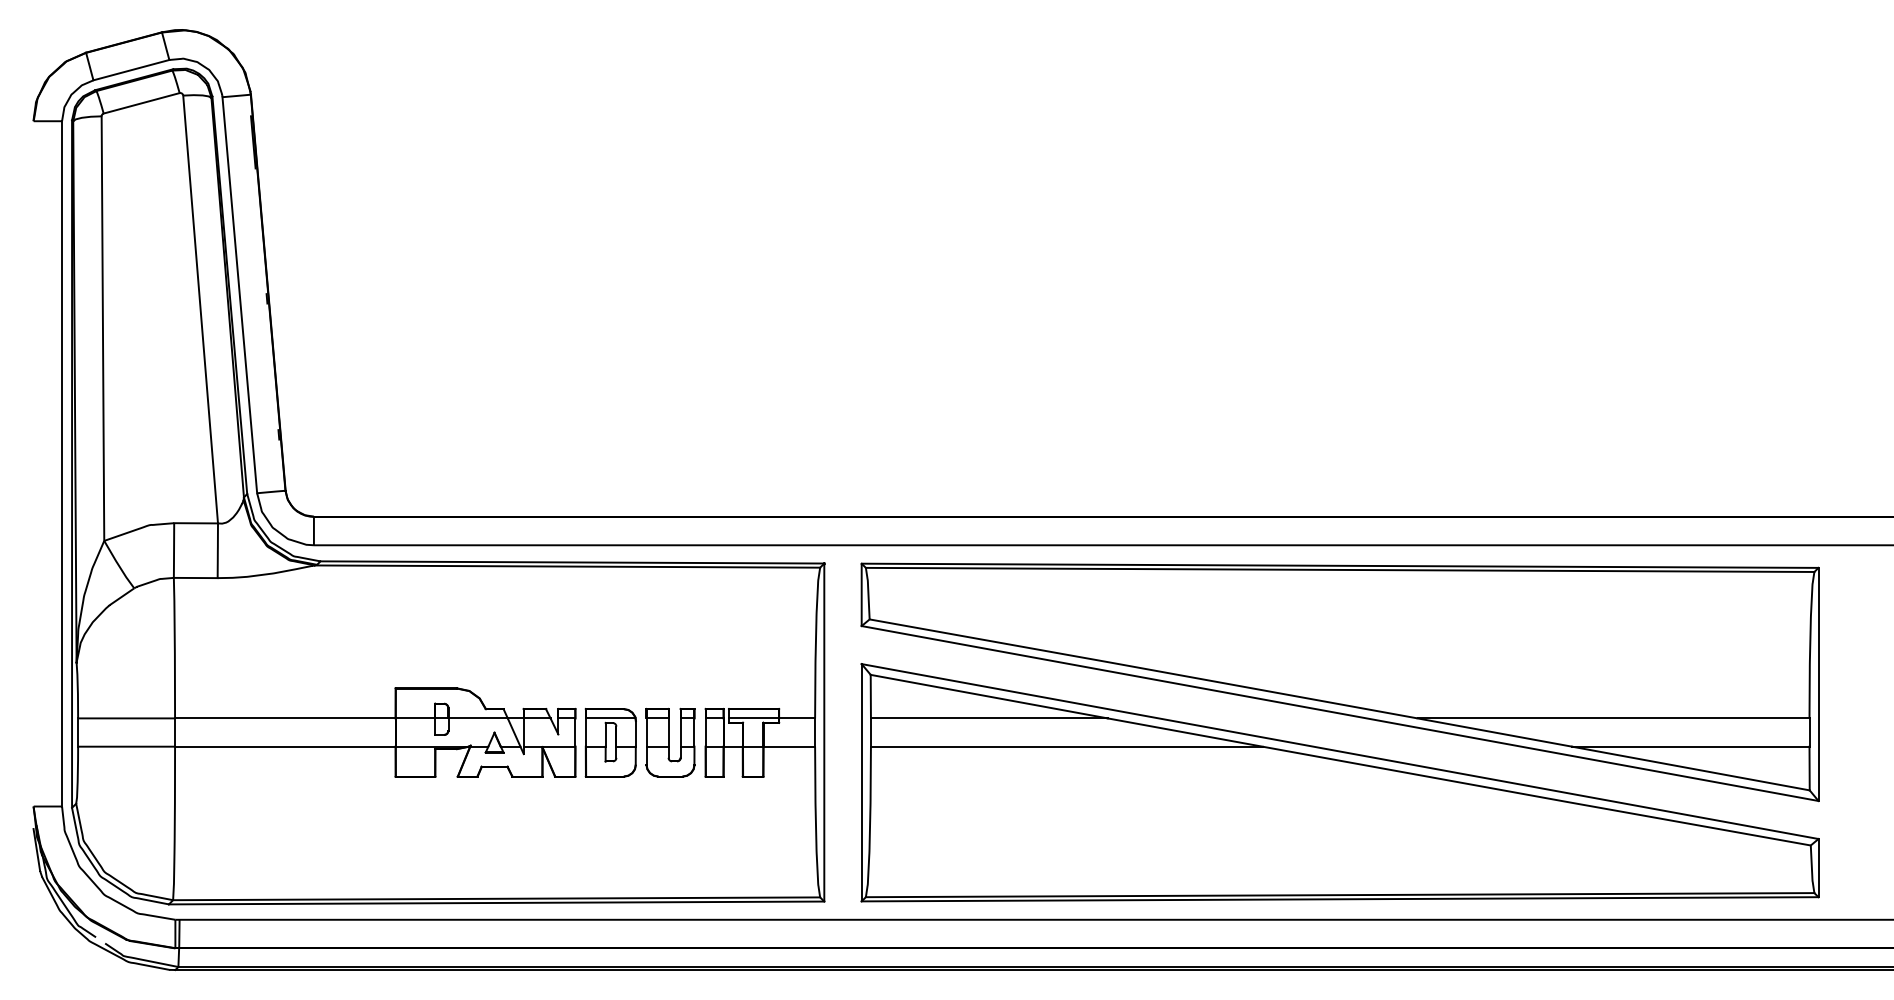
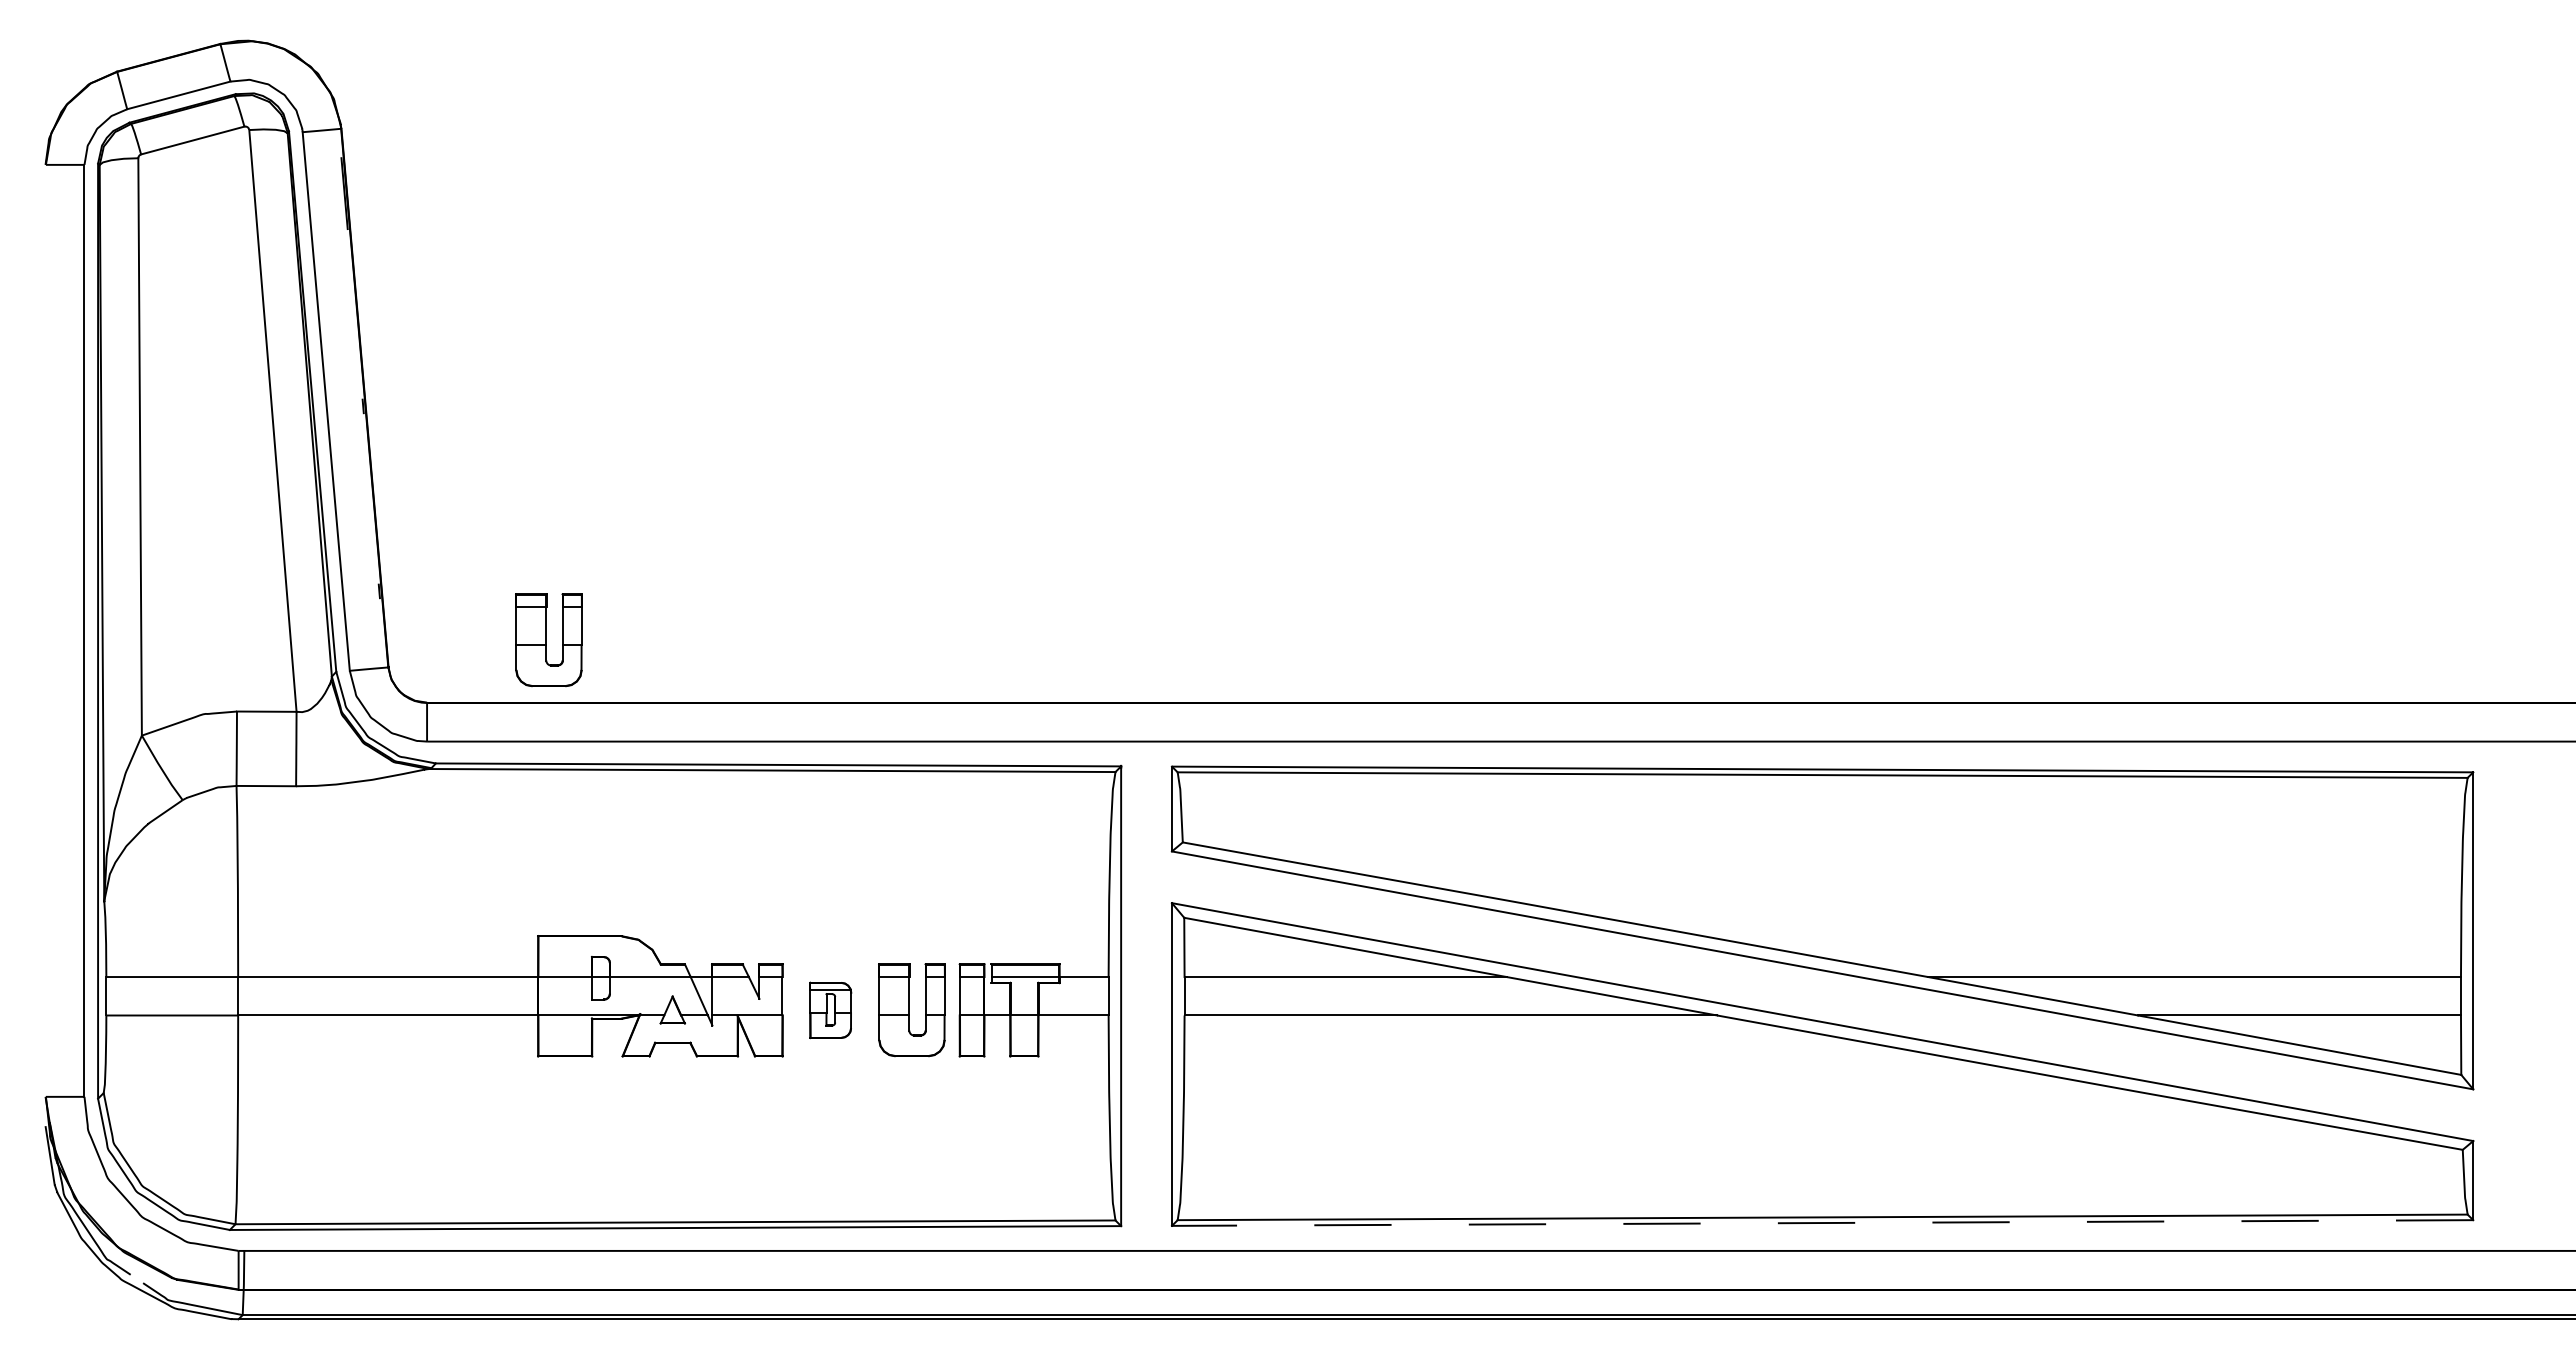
part: (403, 470) -> (548, 640), added
part: (610, 743) -> (830, 1010), size x0.6
line: (1340, 899) -> (1822, 1223), solid -> dashed

